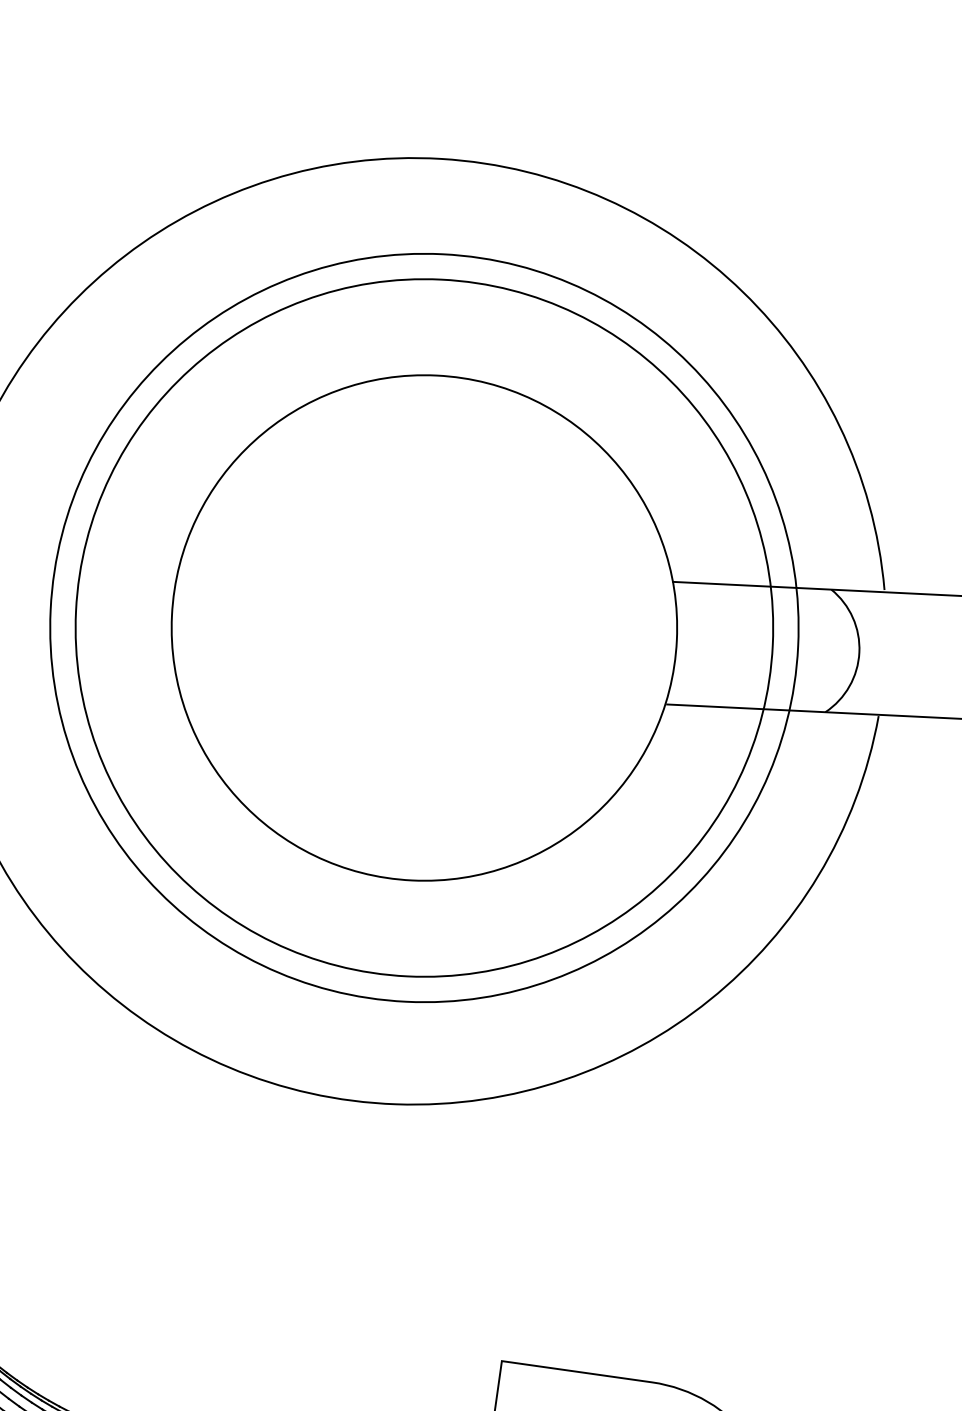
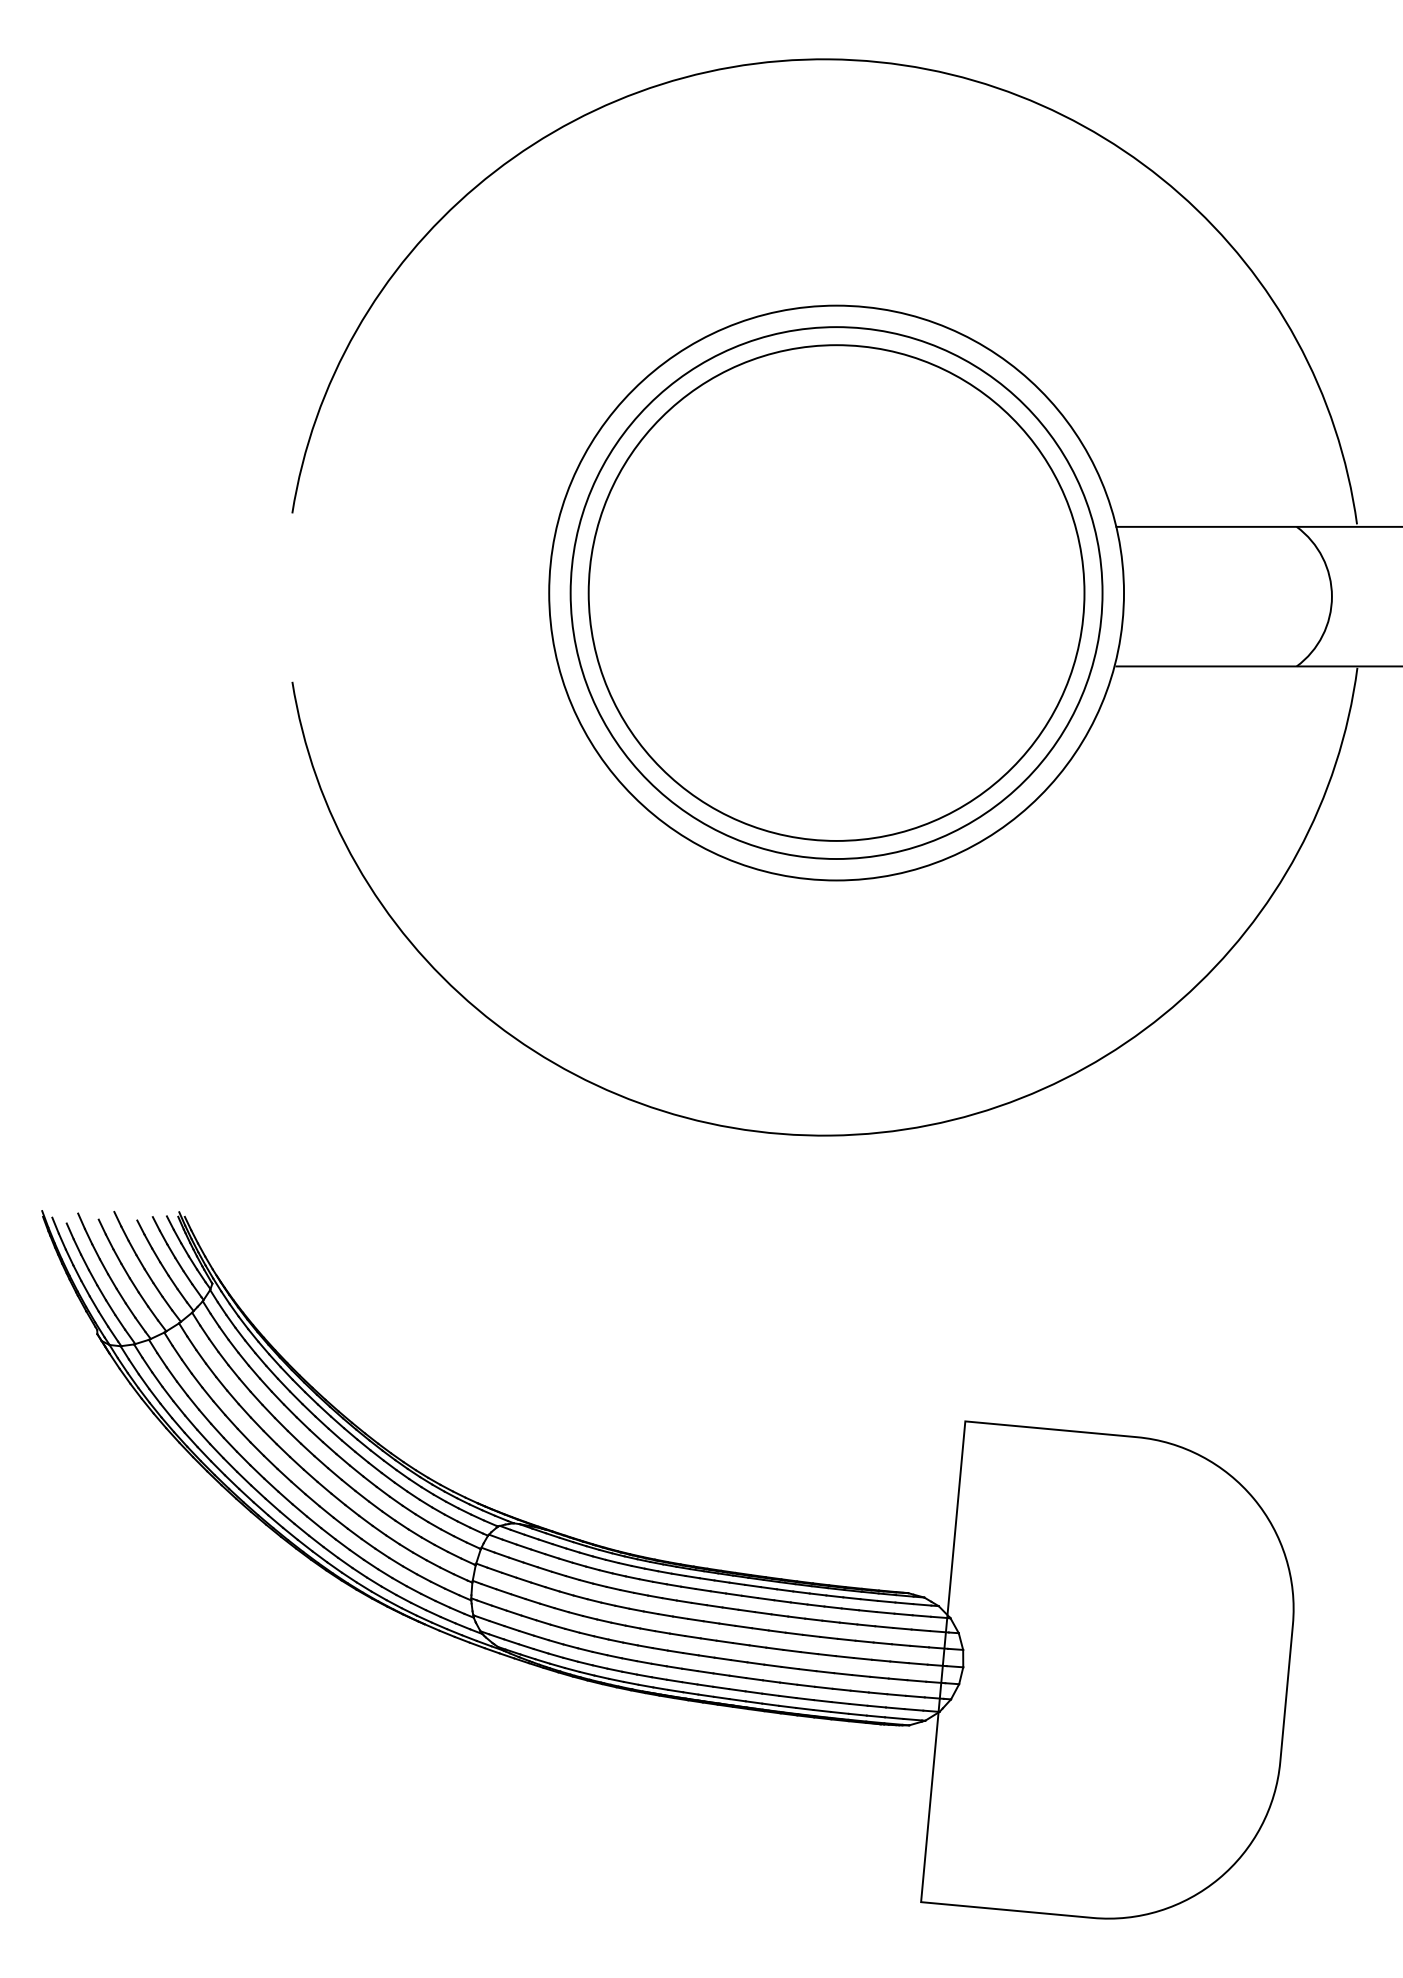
circle: (424, 627) -> (836, 592), size x0.62
circle: (424, 628) -> (836, 593), size x0.62

